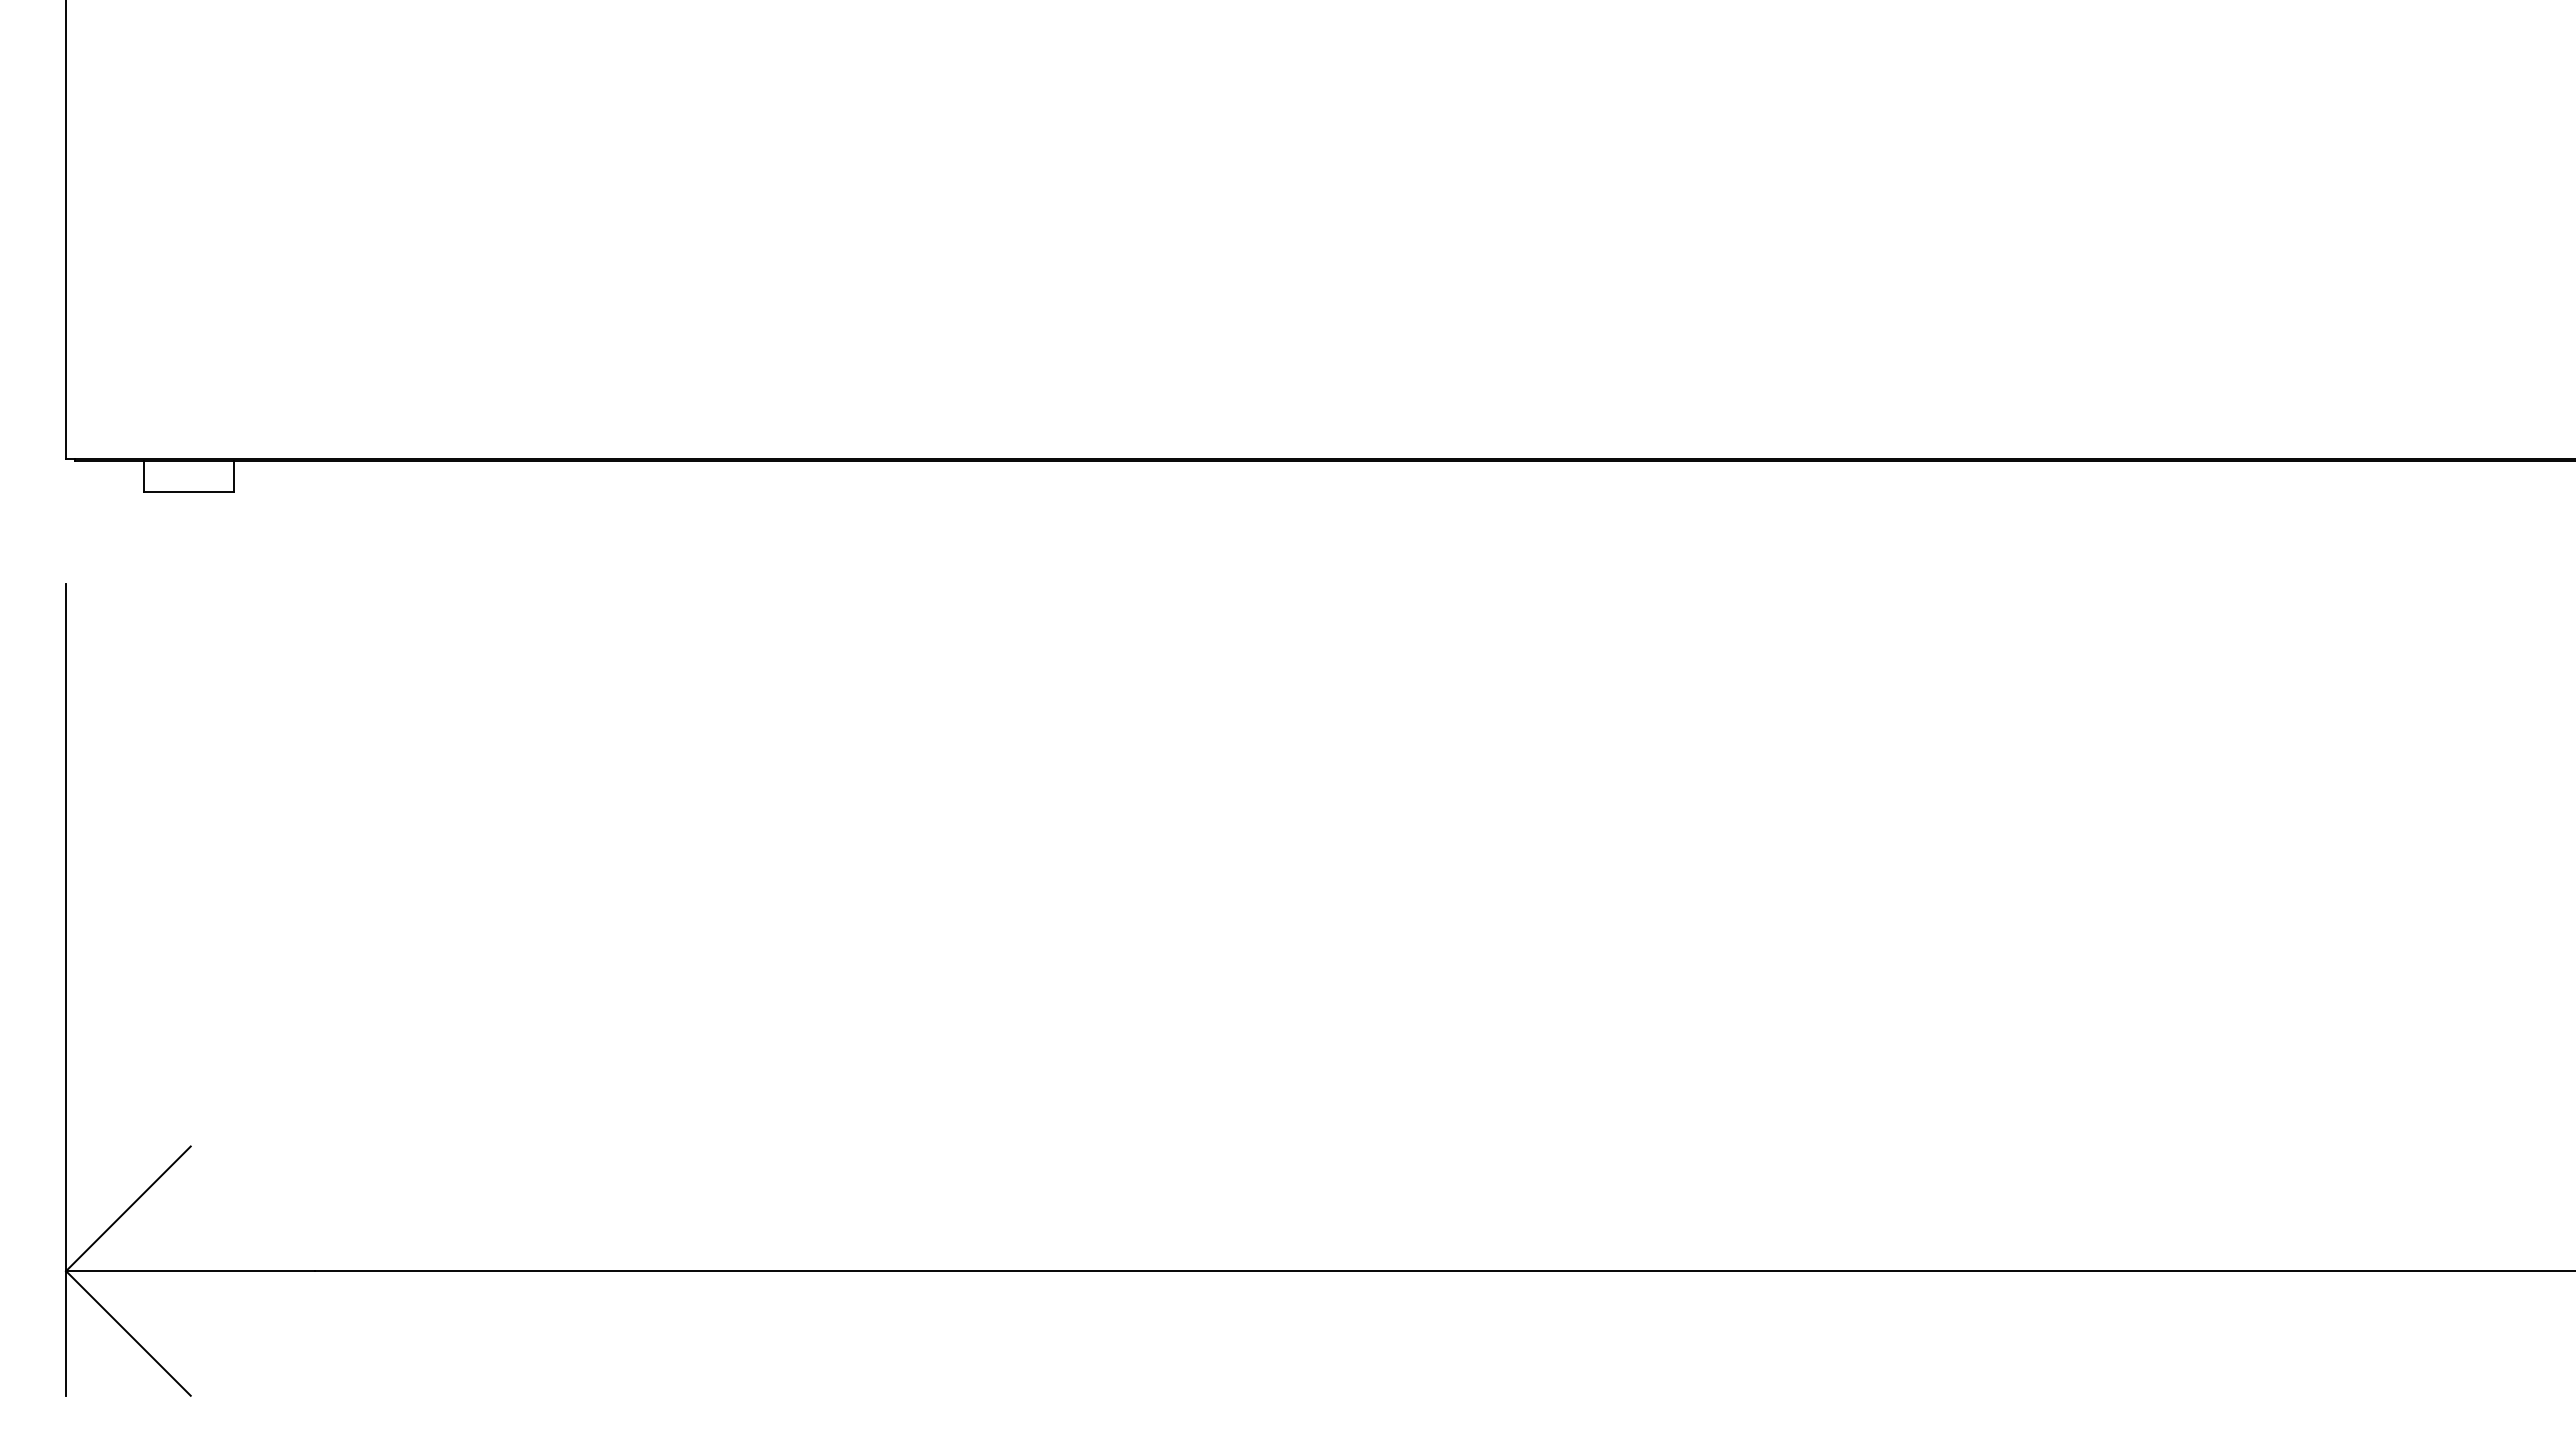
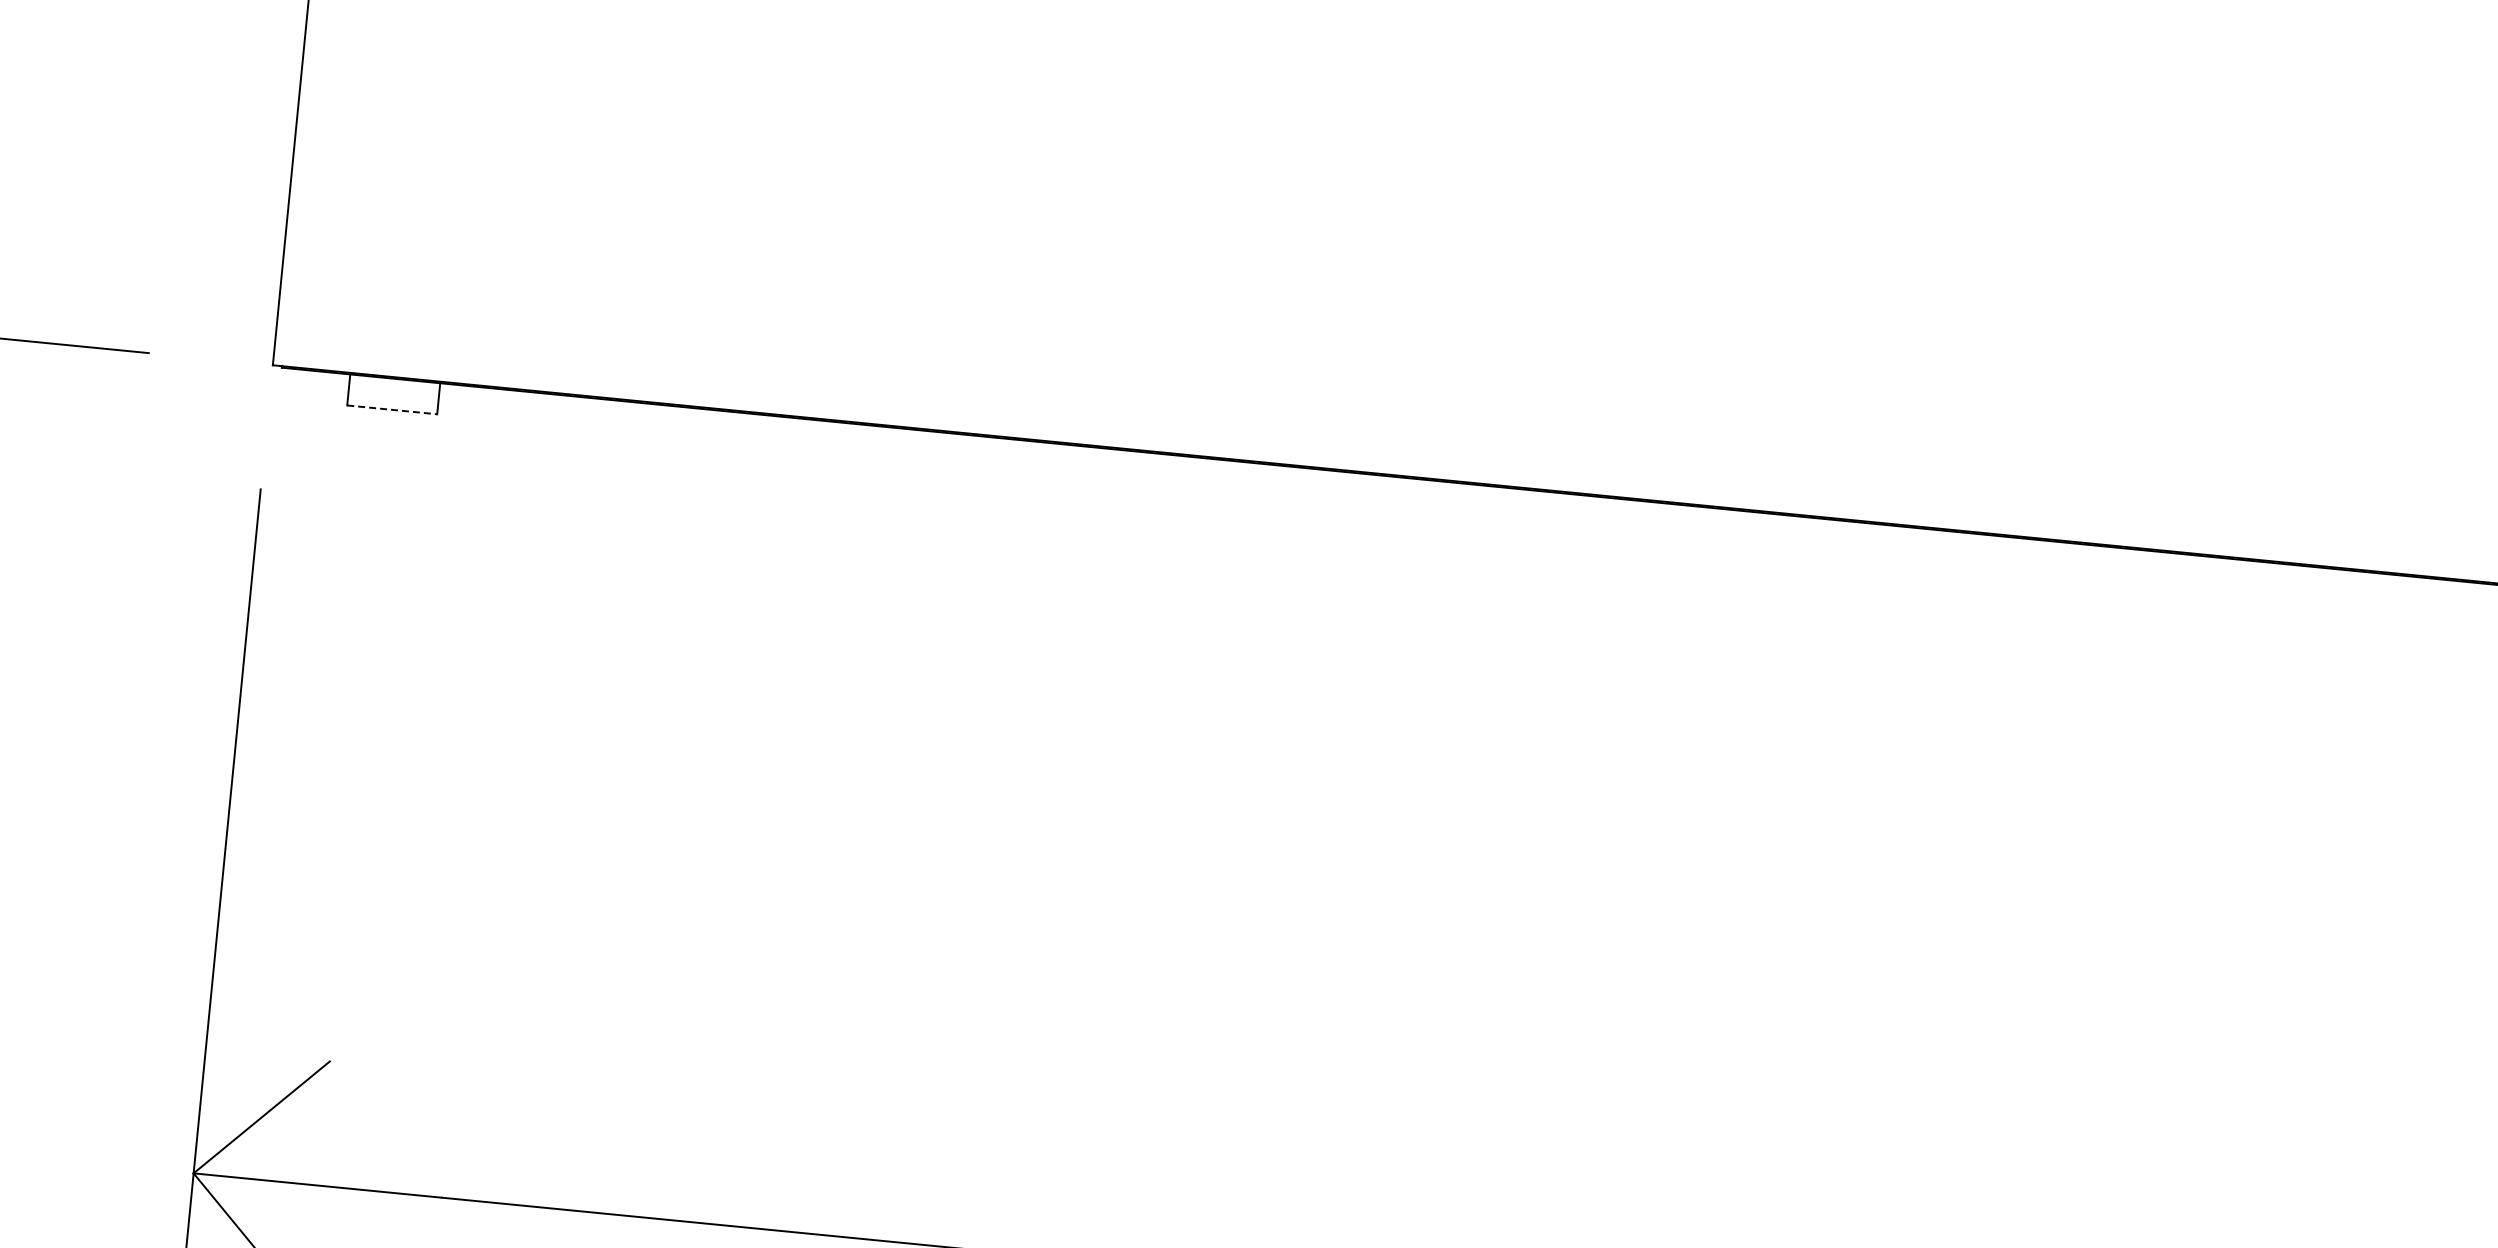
line: (189, 491) -> (392, 409), solid -> dashed

